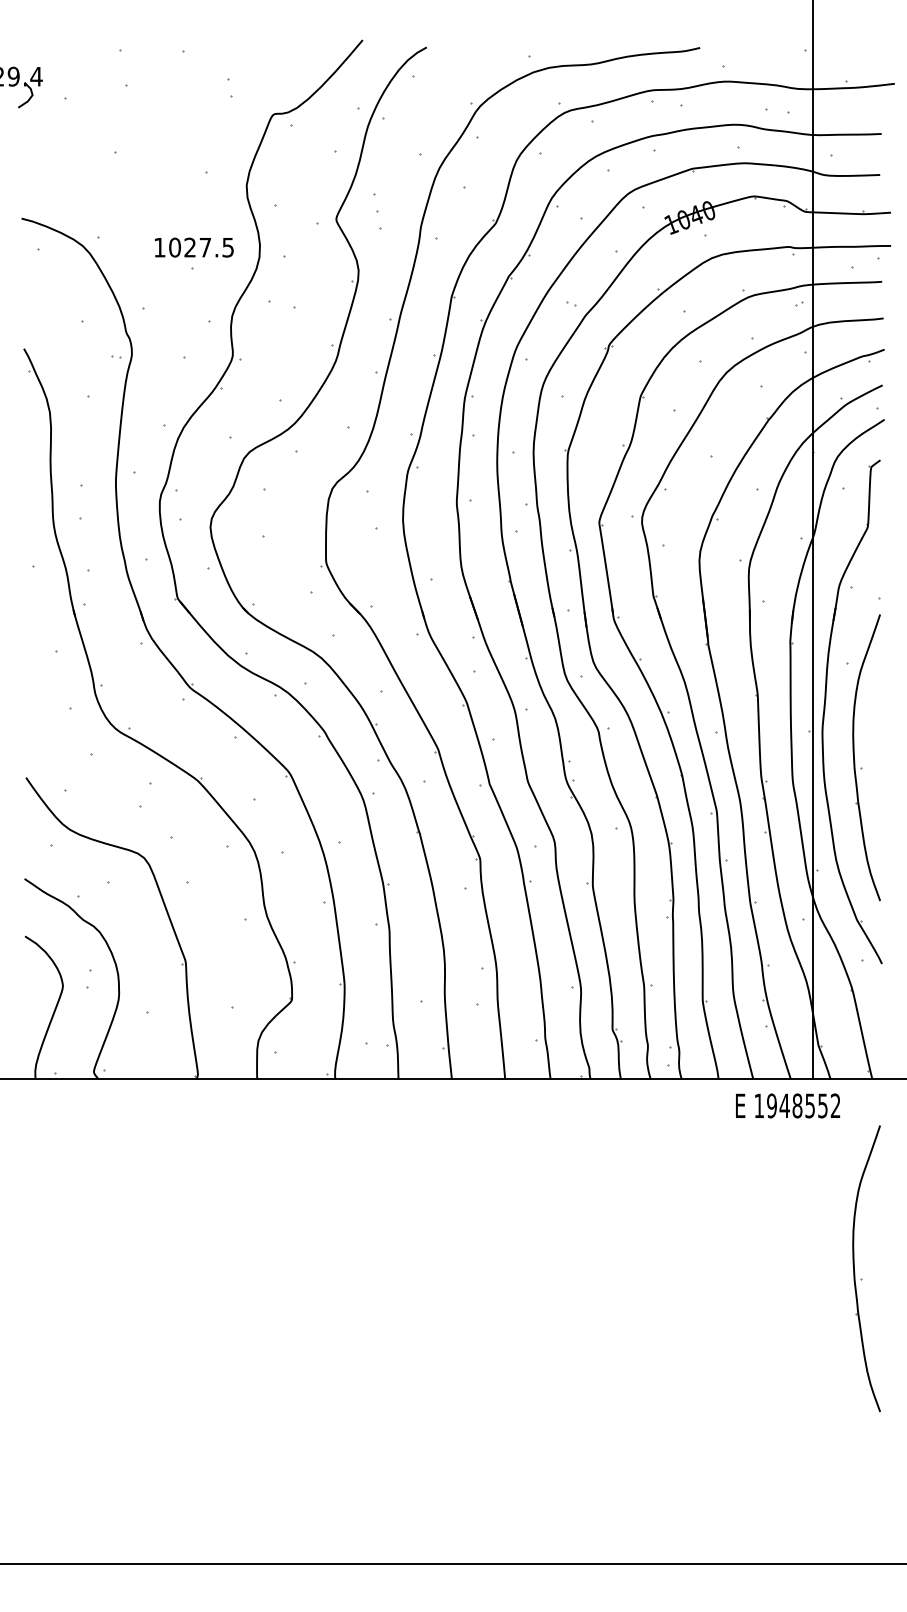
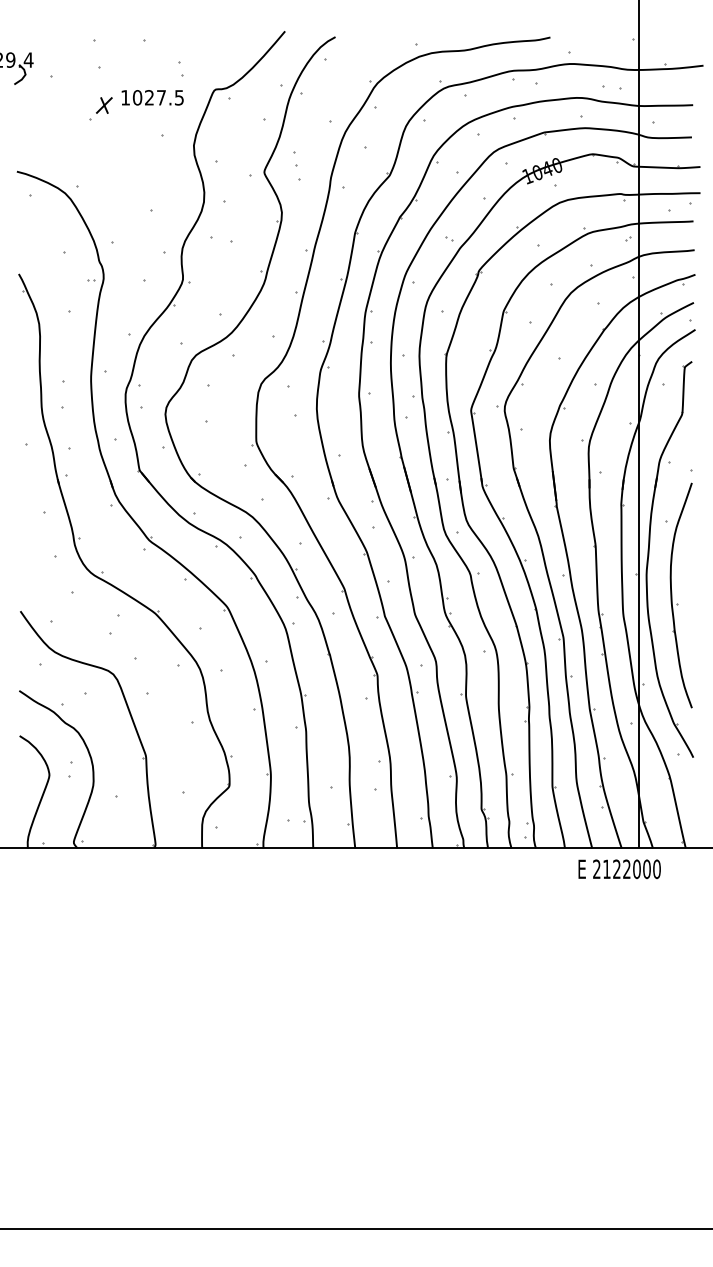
part: (132, 134) -> (104, 105), added
text: (194, 247) -> (152, 97), moved
text: (797, 1105) -> (626, 868), 1948552 -> 2122000
part: (861, 1278) -> (677, 1004), removed

